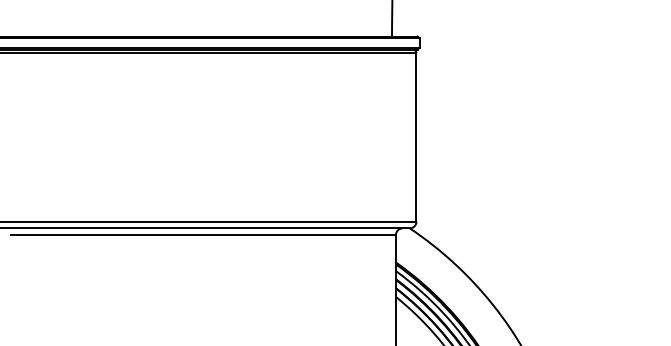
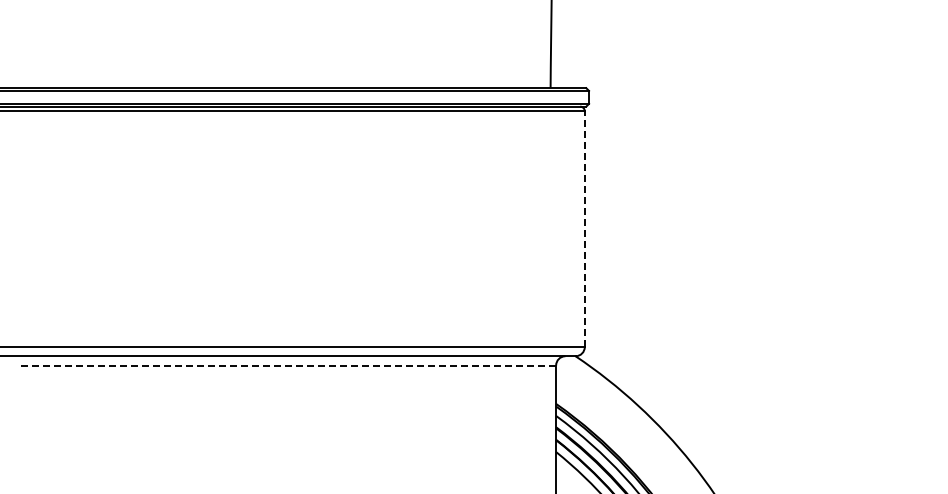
line: (416, 137) -> (584, 229), solid -> dashed
line: (202, 235) -> (286, 365), solid -> dashed

